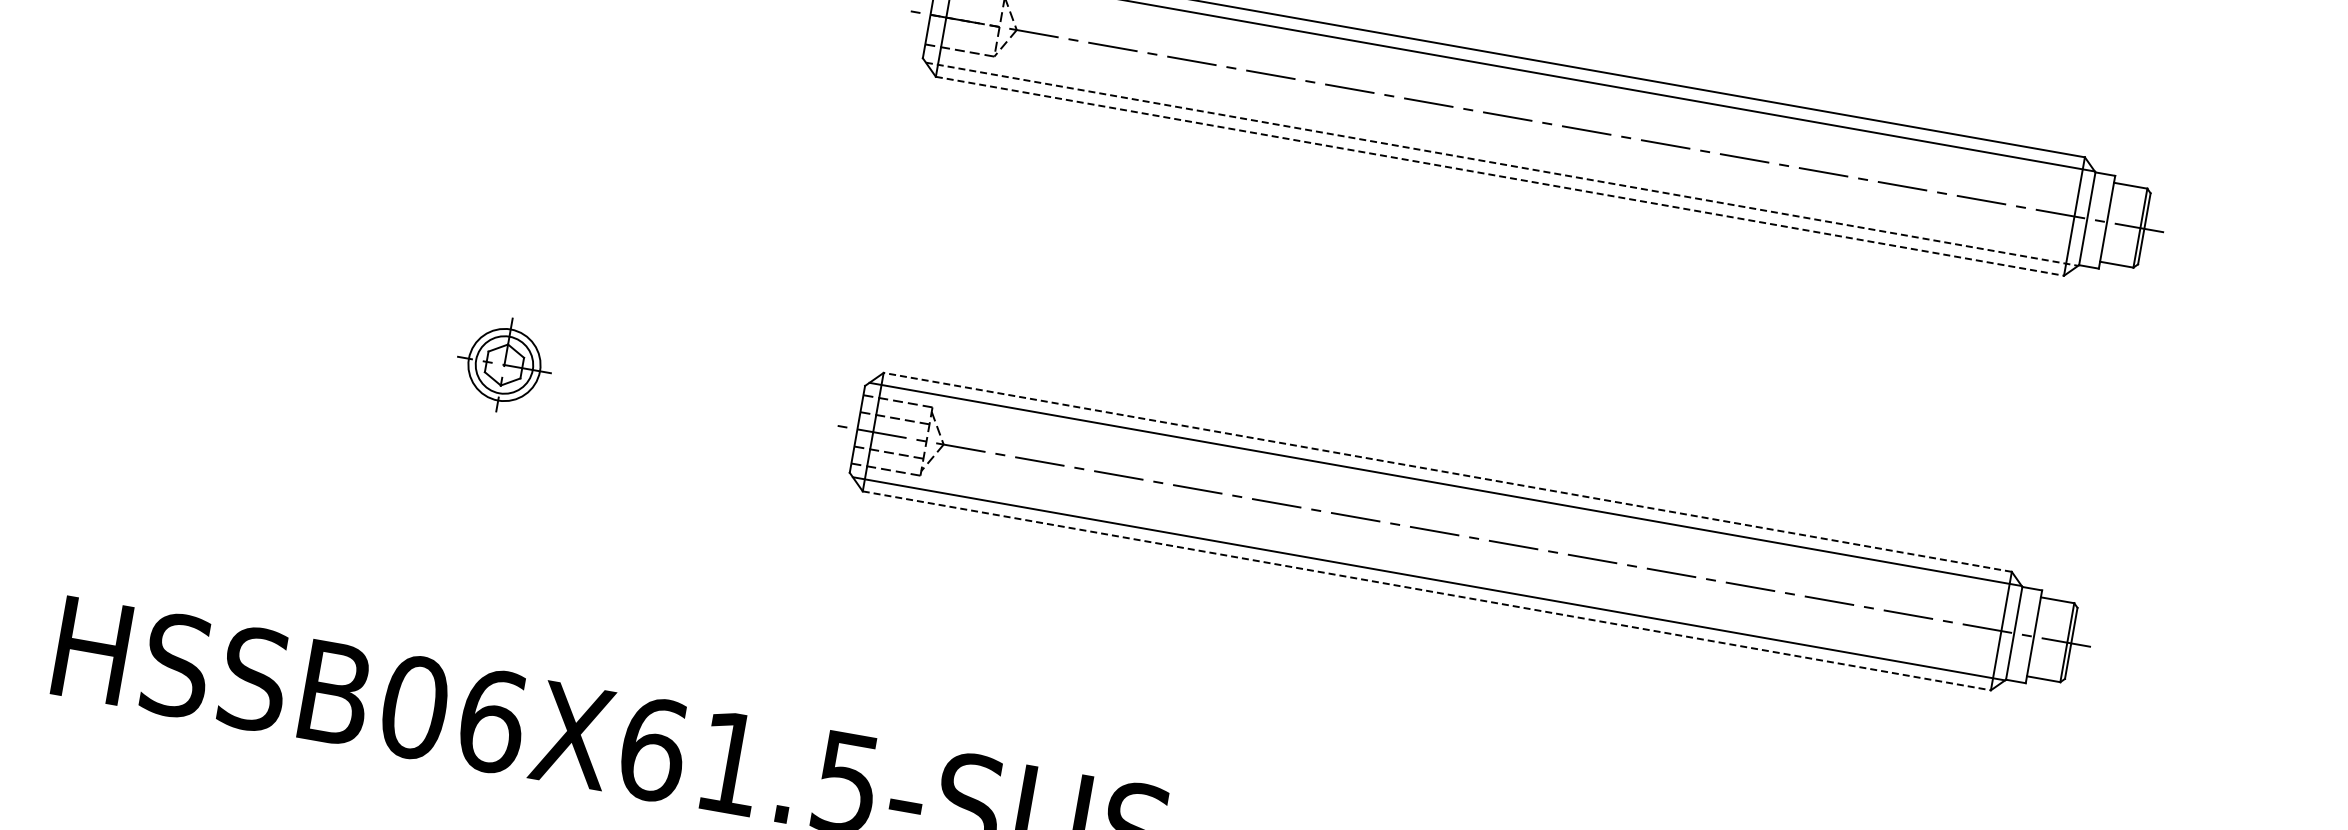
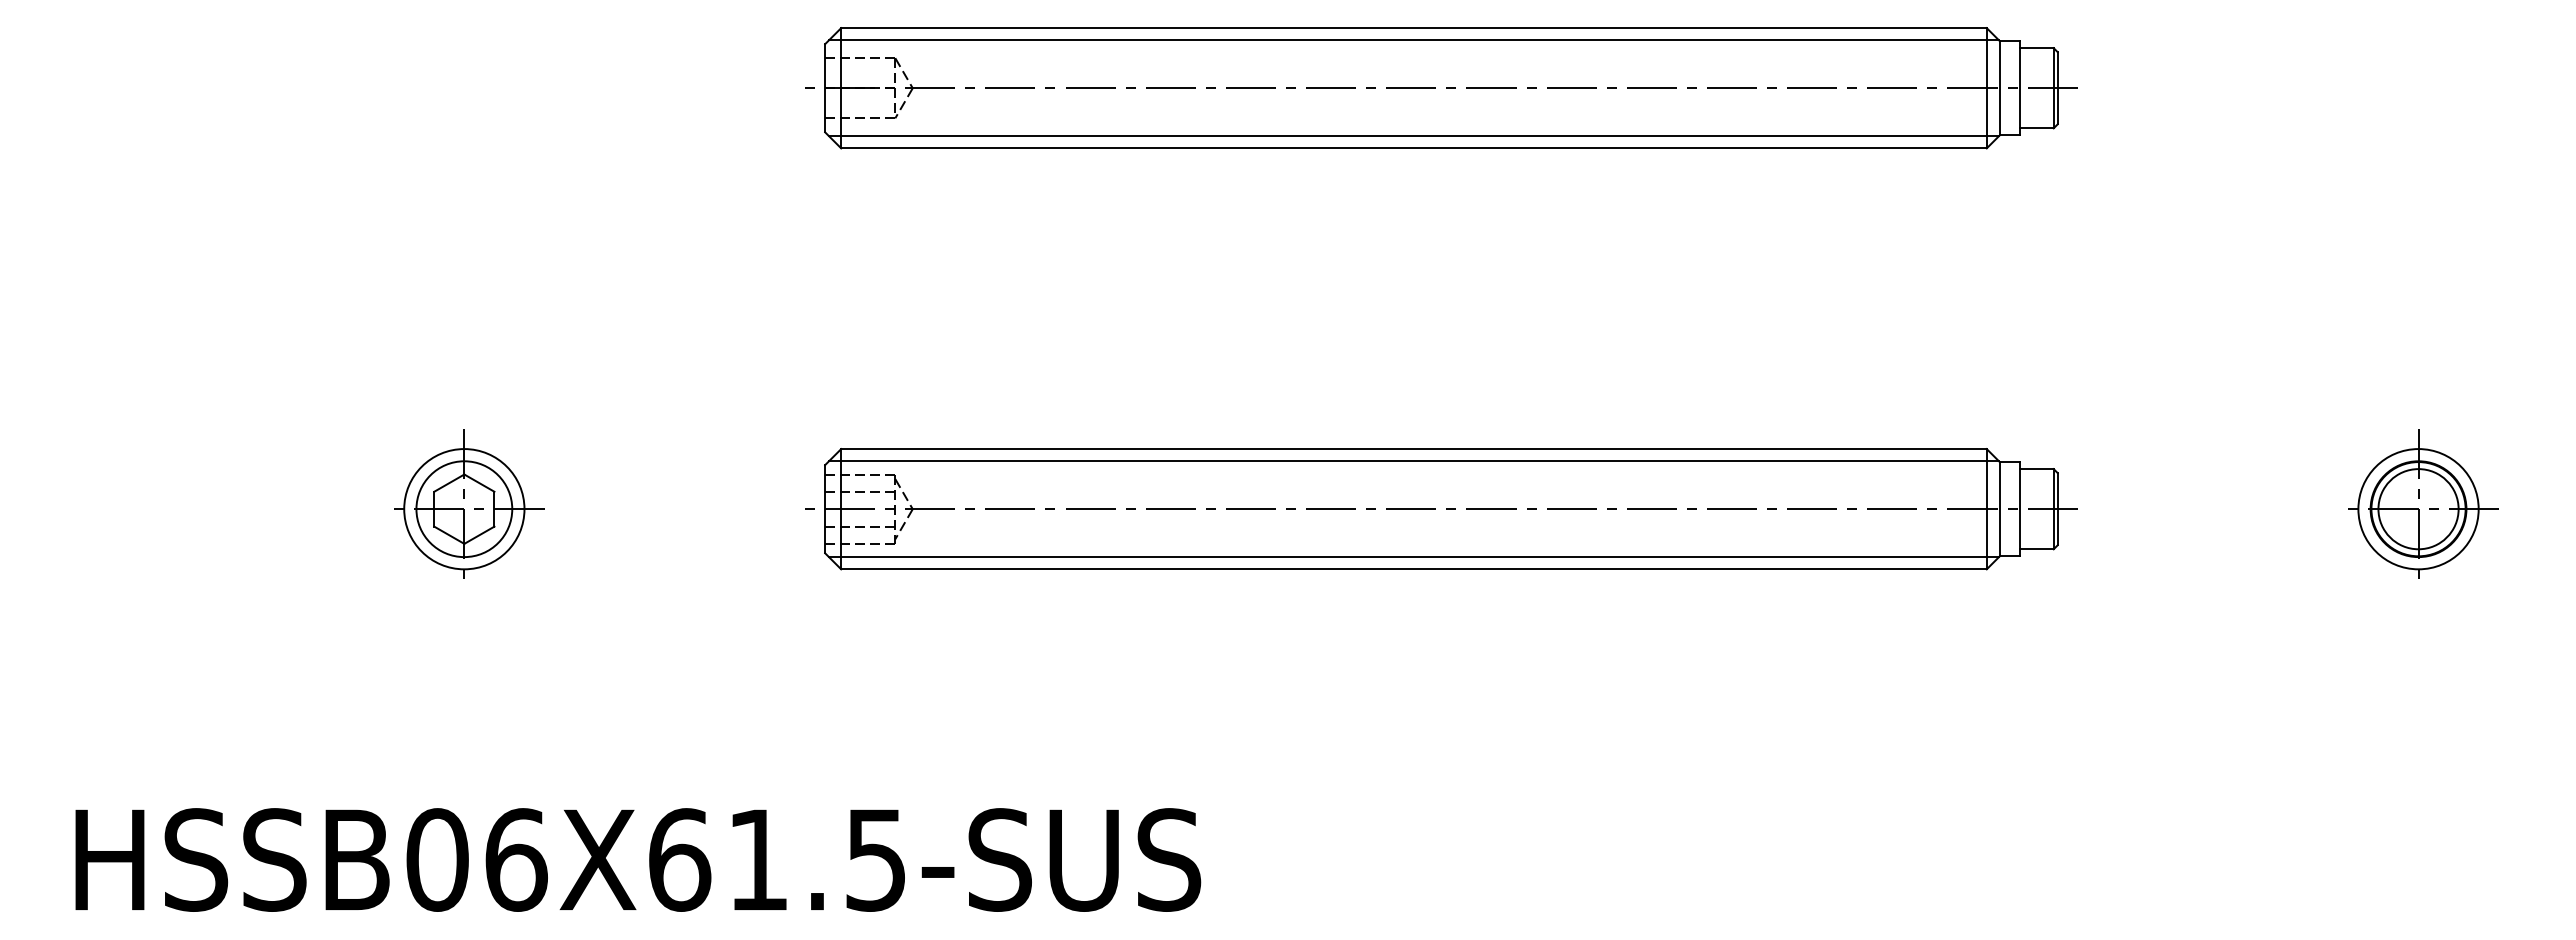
line: (1502, 164) -> (1414, 136), dashed -> solid
line: (1499, 176) -> (1413, 148), dashed -> solid
part: (508, 362) -> (469, 503), size x1.67
line: (1447, 472) -> (1413, 449), dashed -> solid
line: (1426, 590) -> (1413, 569), dashed -> solid

